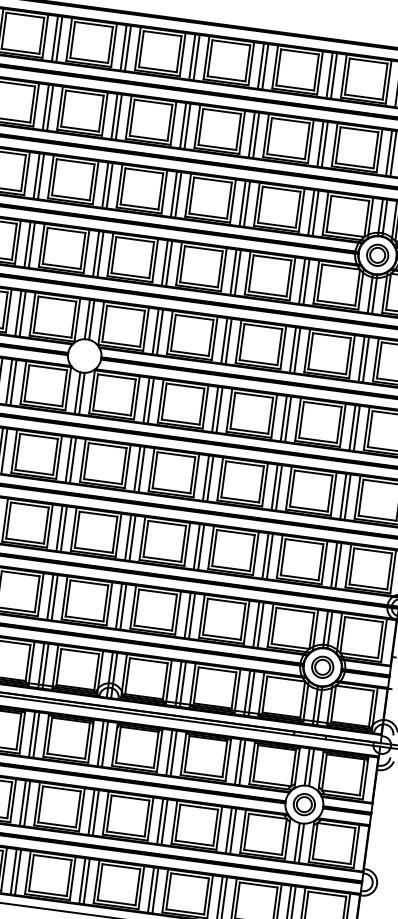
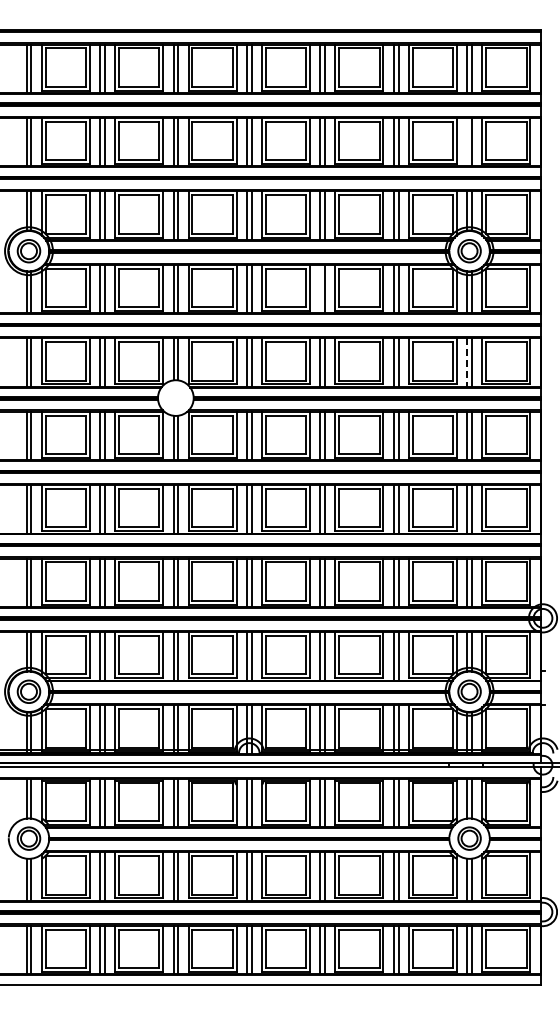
line: (389, 153) -> (467, 142), removed
line: (233, 271) -> (320, 288), removed
line: (361, 360) -> (467, 363), solid -> dashed

